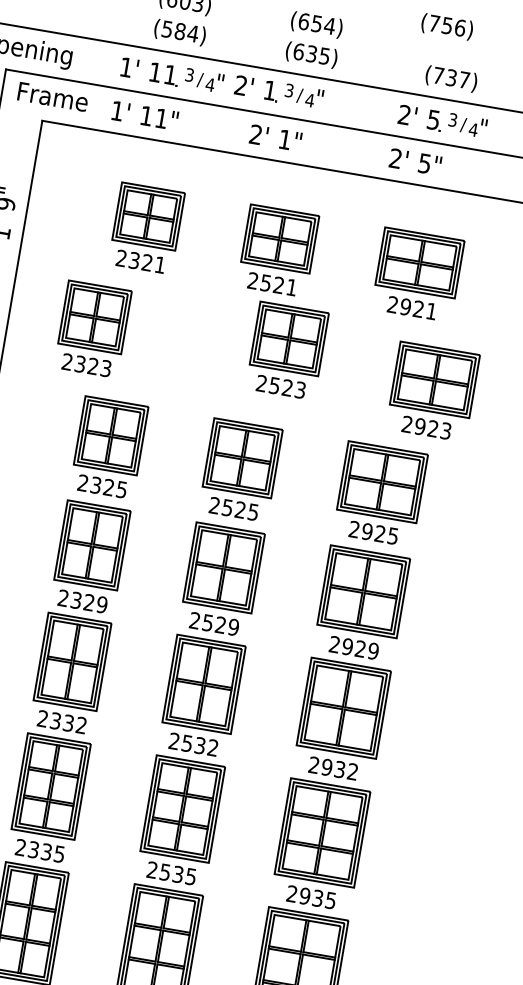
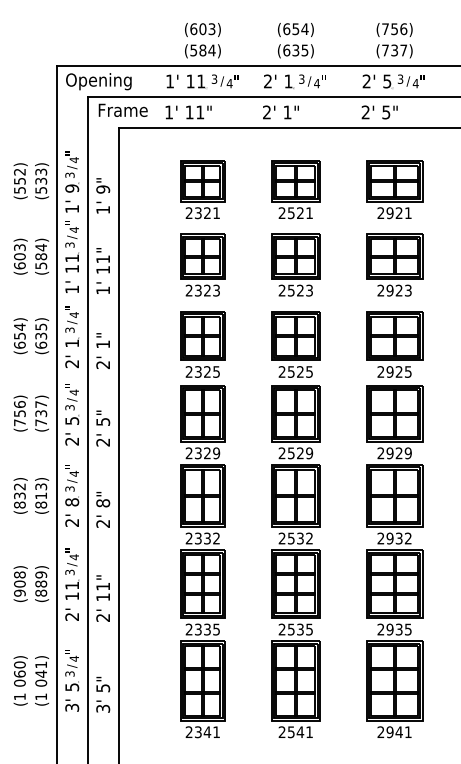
text: (447, 26) -> (394, 29), moved
part: (278, 92) -> (294, 81), moved
part: (92, 328) -> (202, 264), moved
part: (286, 349) -> (295, 264), moved
part: (432, 390) -> (394, 264), moved

